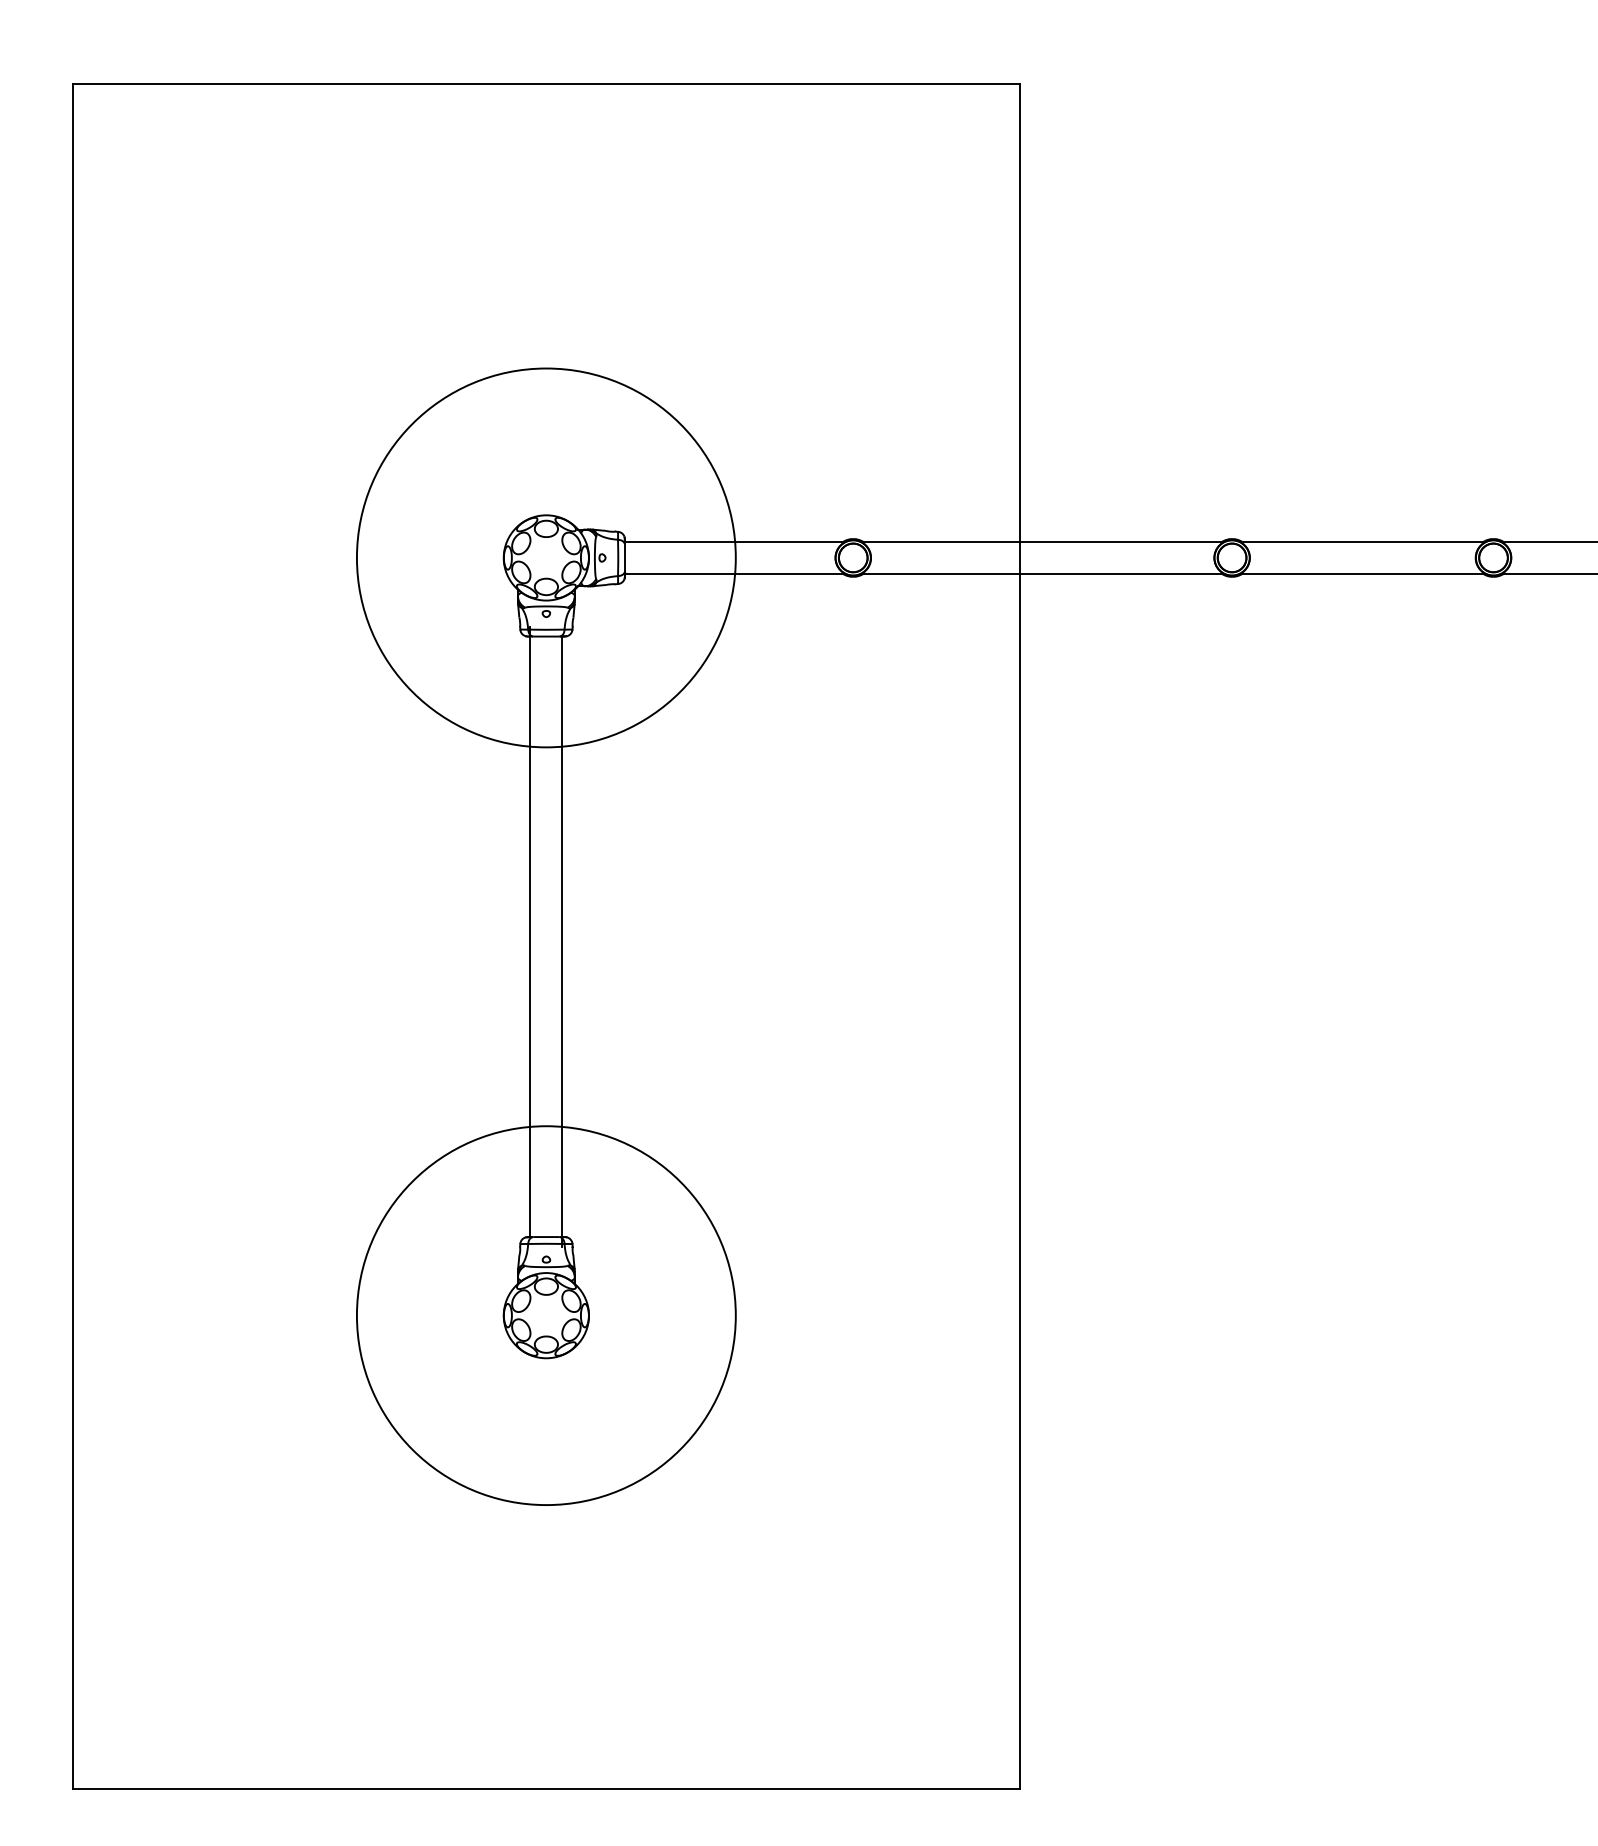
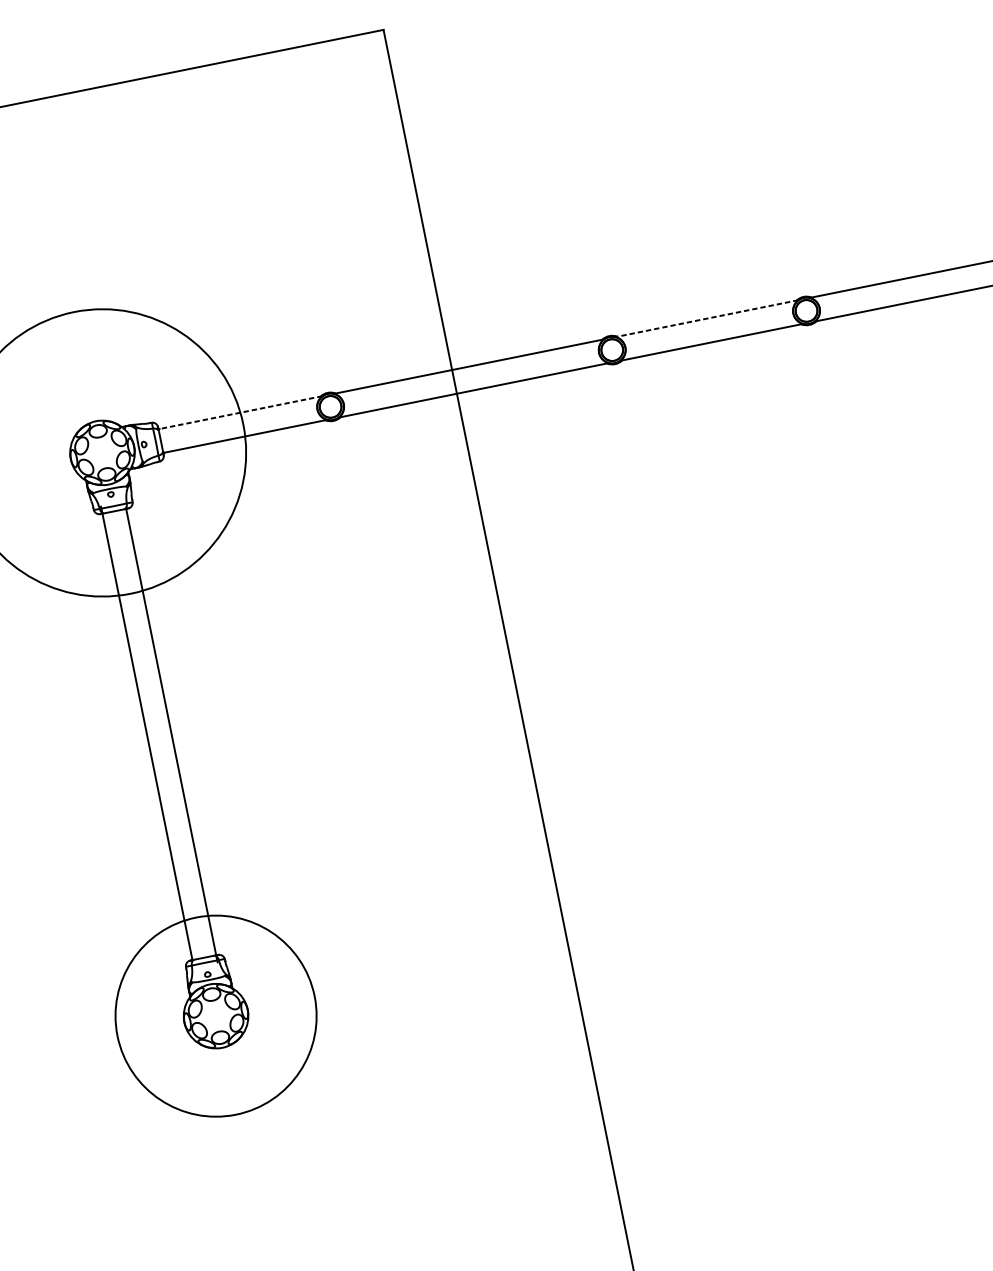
line: (734, 541) -> (239, 412), solid -> dashed
line: (1362, 541) -> (706, 318), solid -> dashed
circle: (545, 1315) -> (215, 1016), size x0.7

